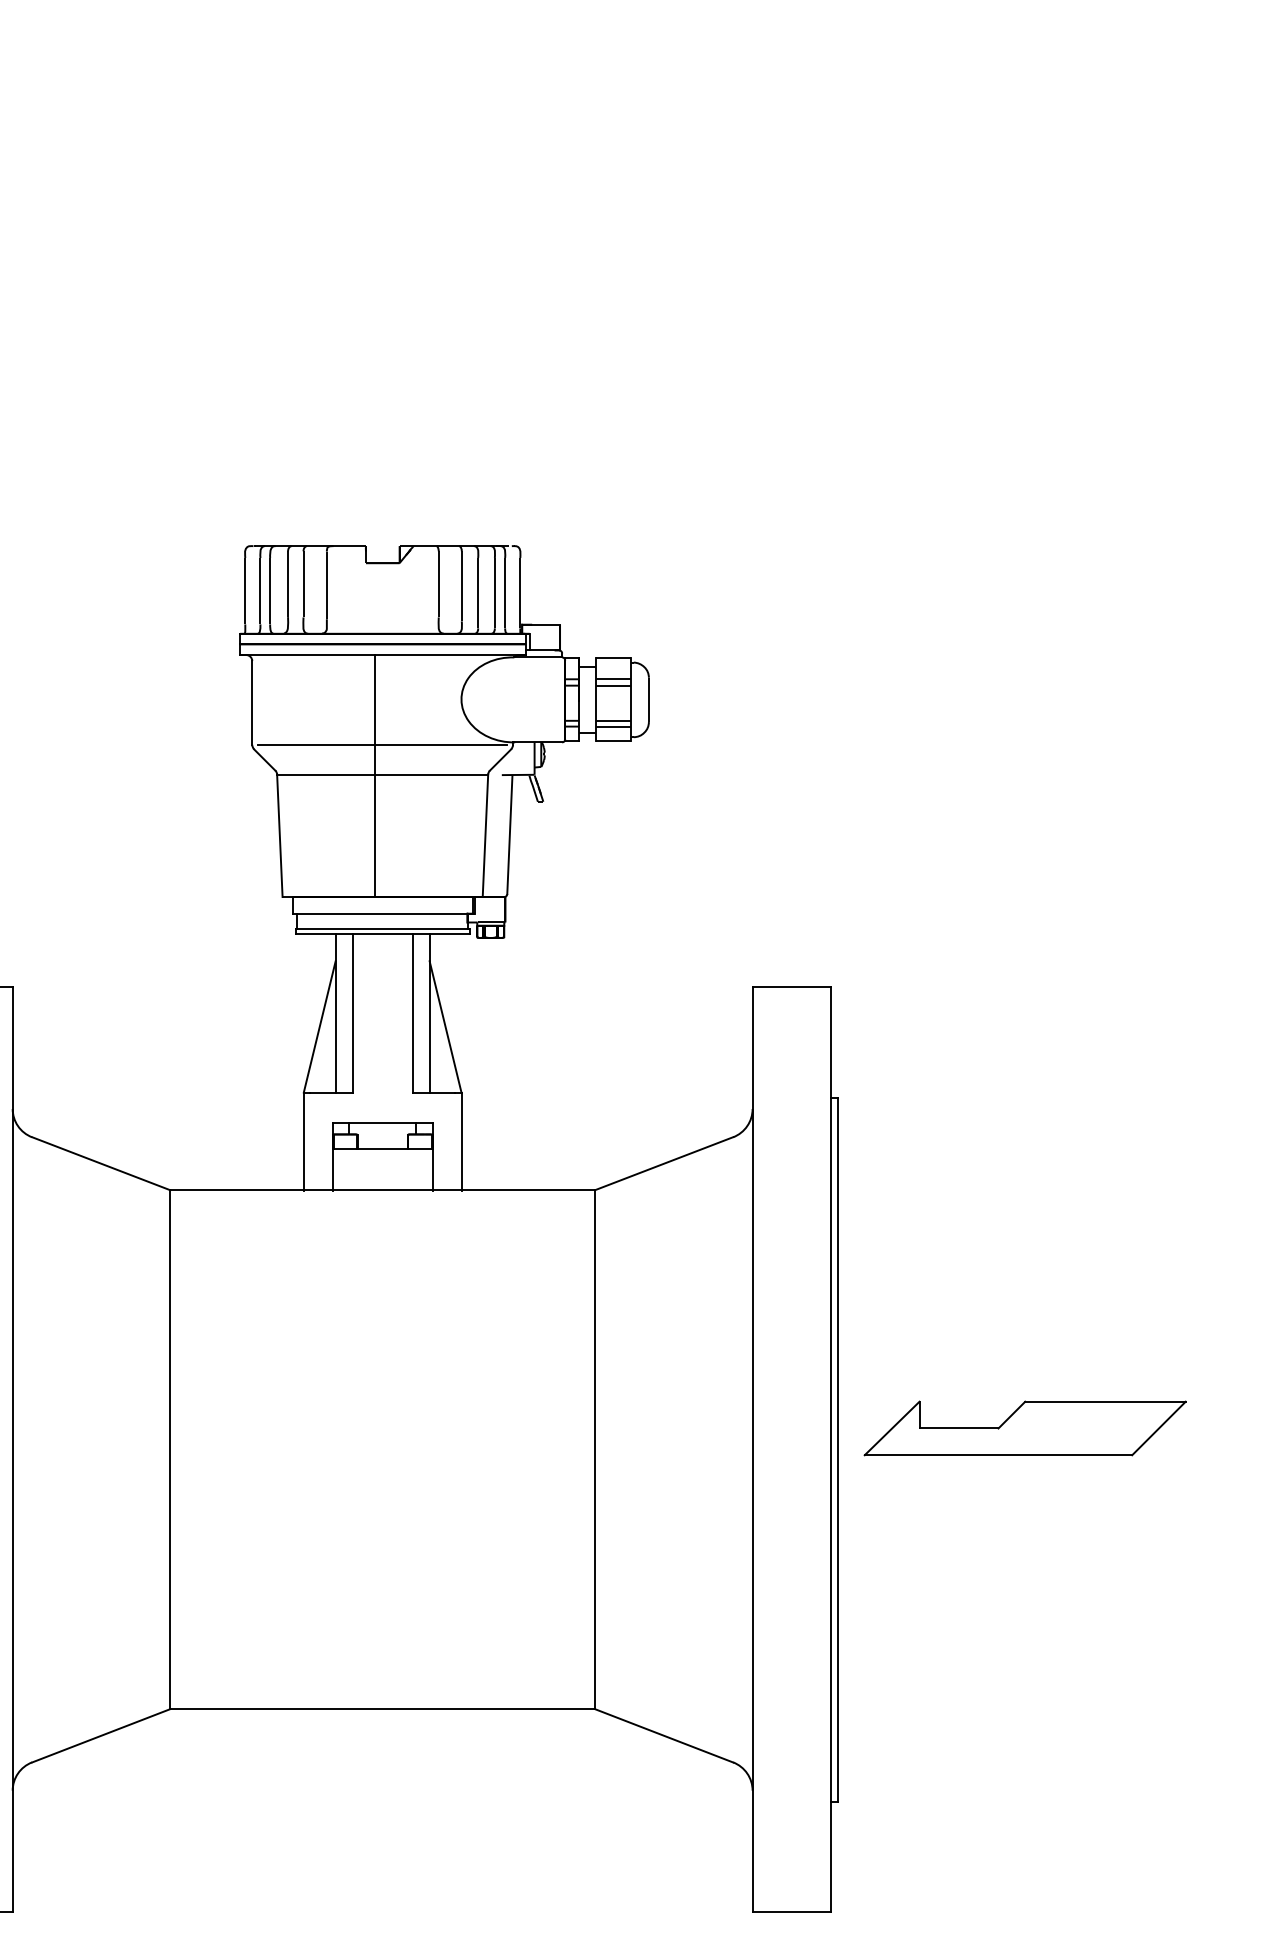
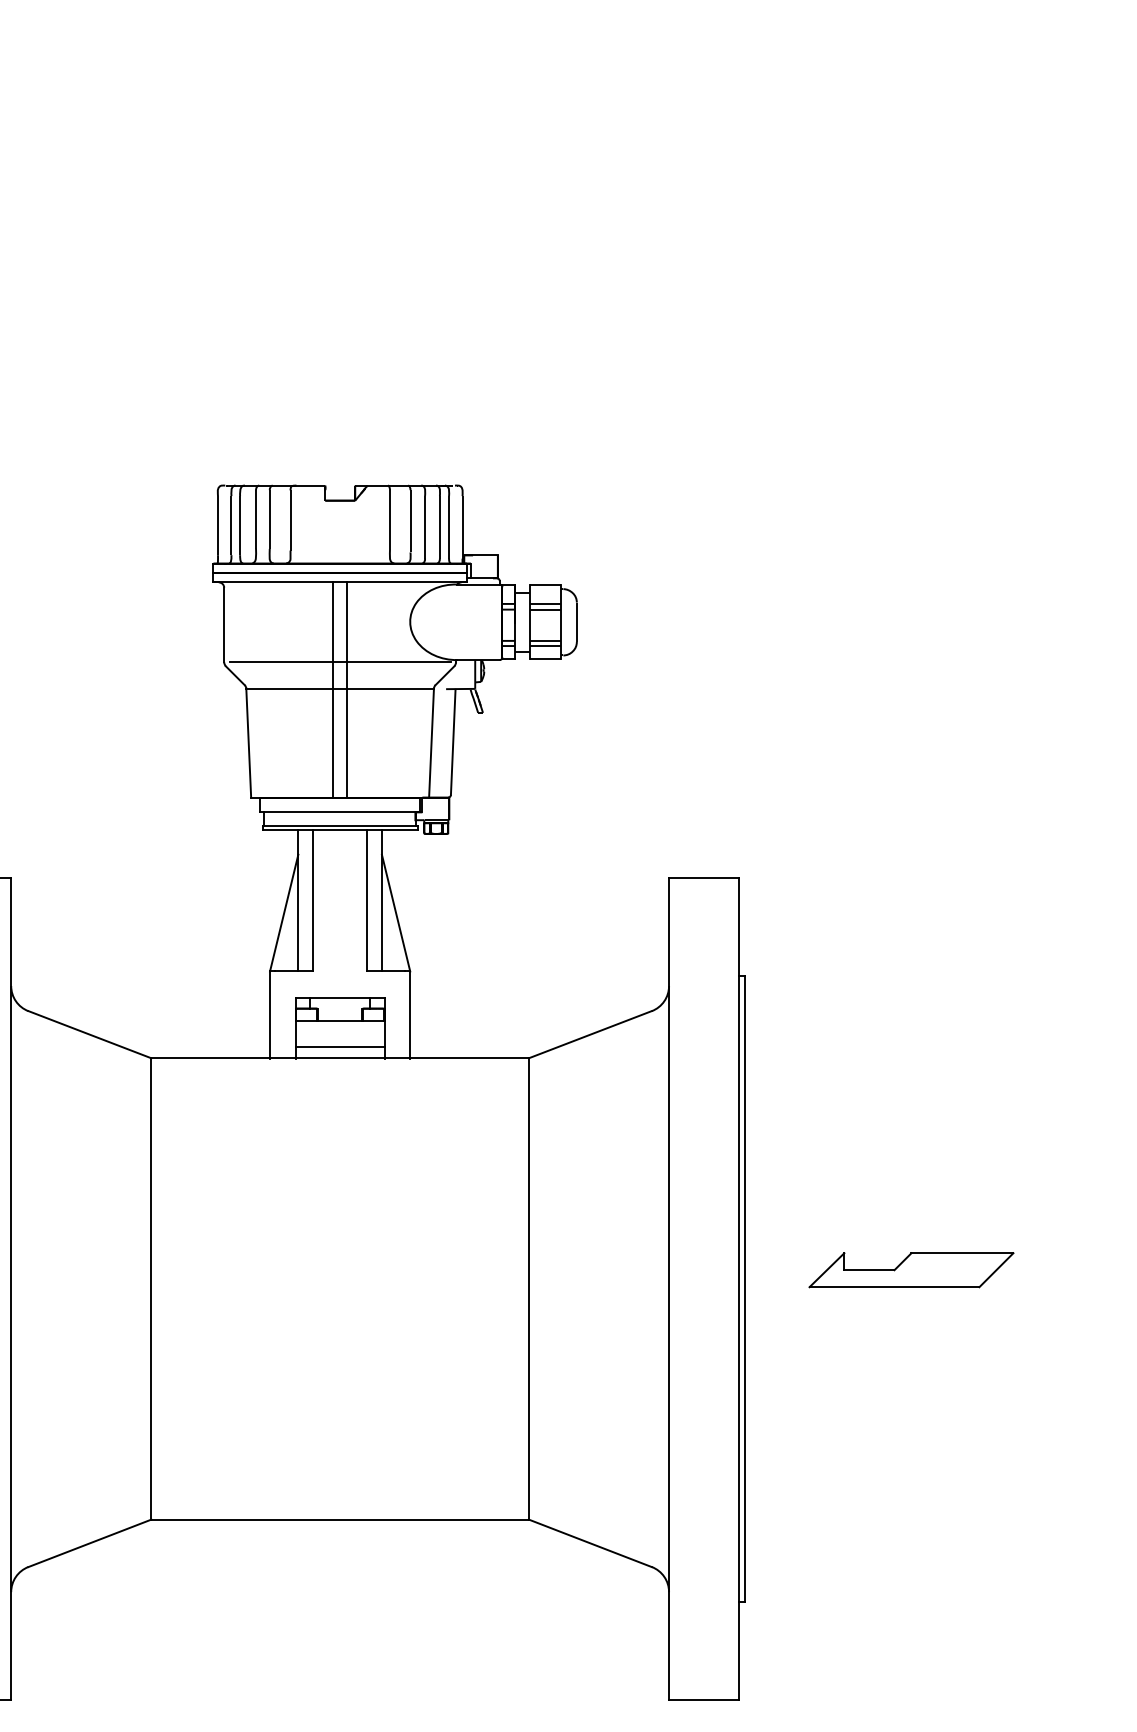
line: (389, 775) -> (346, 689), added
line: (381, 1177) -> (339, 1046), added
part: (1025, 1428) -> (911, 1270), size x0.71

